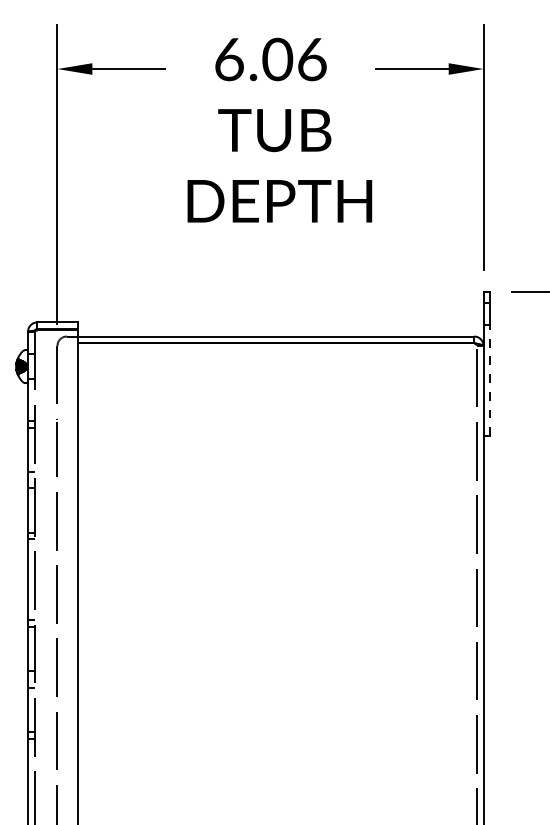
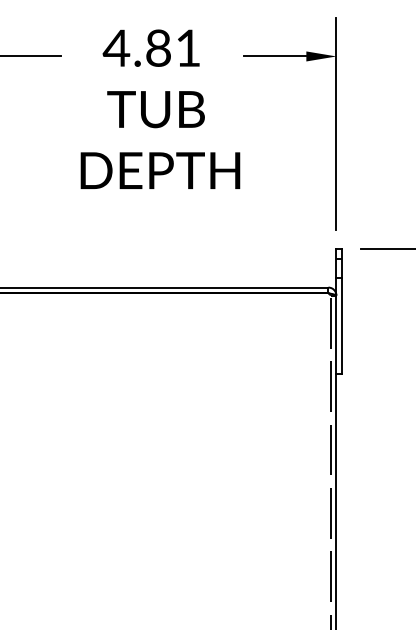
text: (269, 59) -> (151, 48), 6.06 -> 4.81
line: (490, 380) -> (342, 325), dashed -> solid

